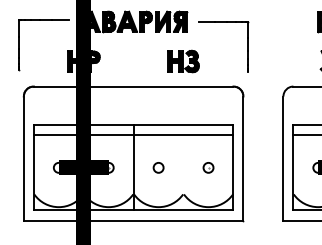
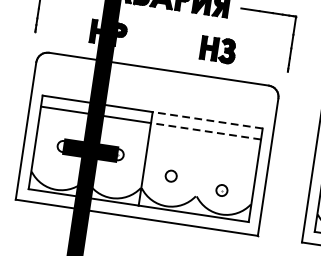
line: (183, 125) -> (207, 120), solid -> dashed
line: (183, 135) -> (205, 131), solid -> dashed
circle: (158, 167) -> (171, 175), moved
part: (208, 167) -> (221, 190), moved

